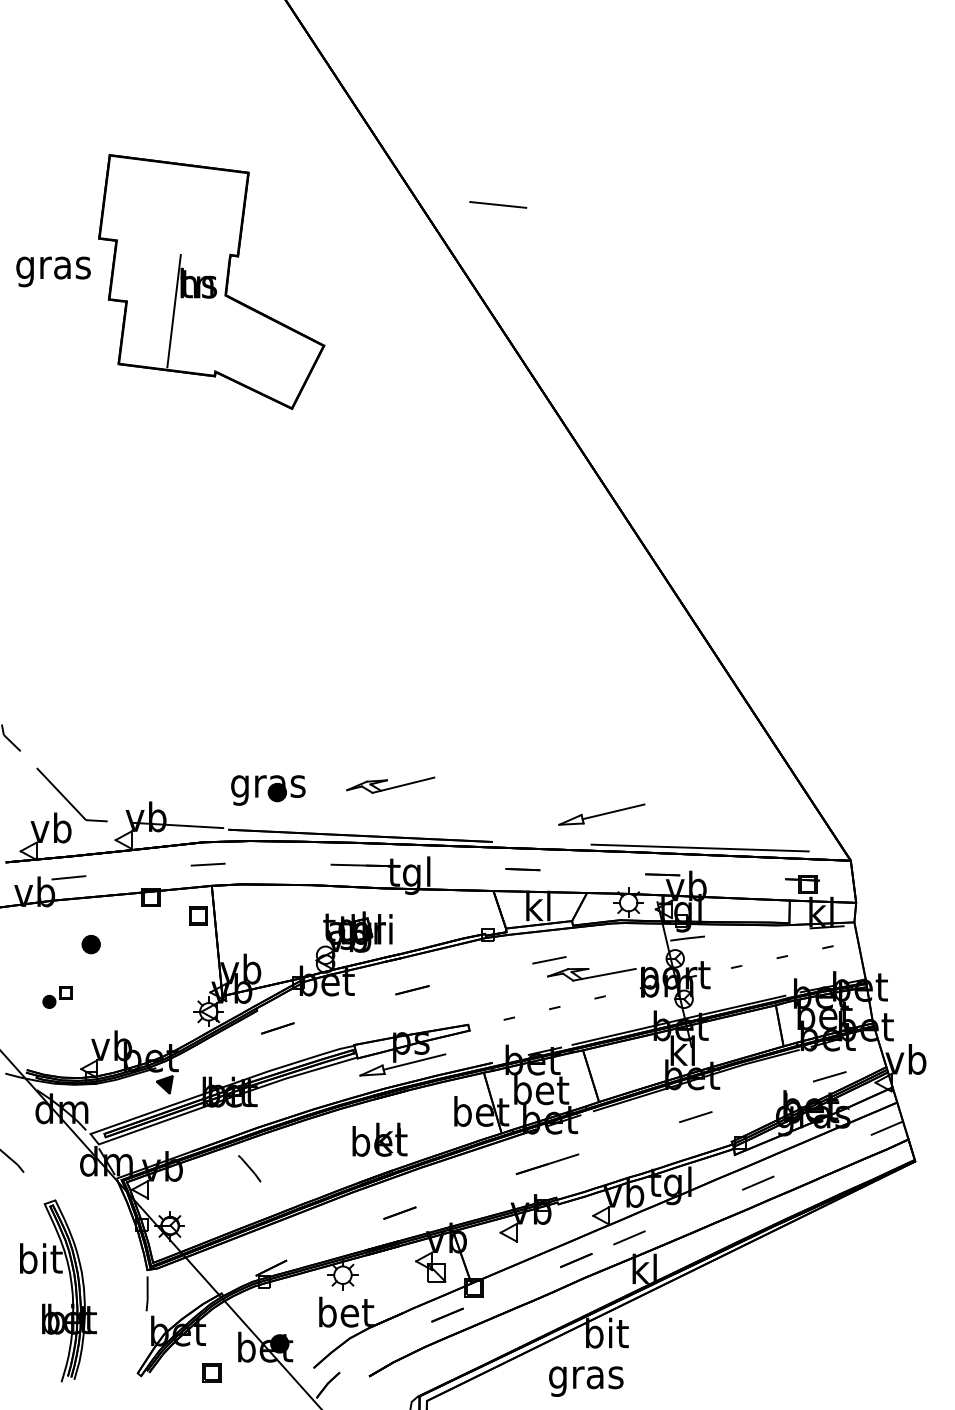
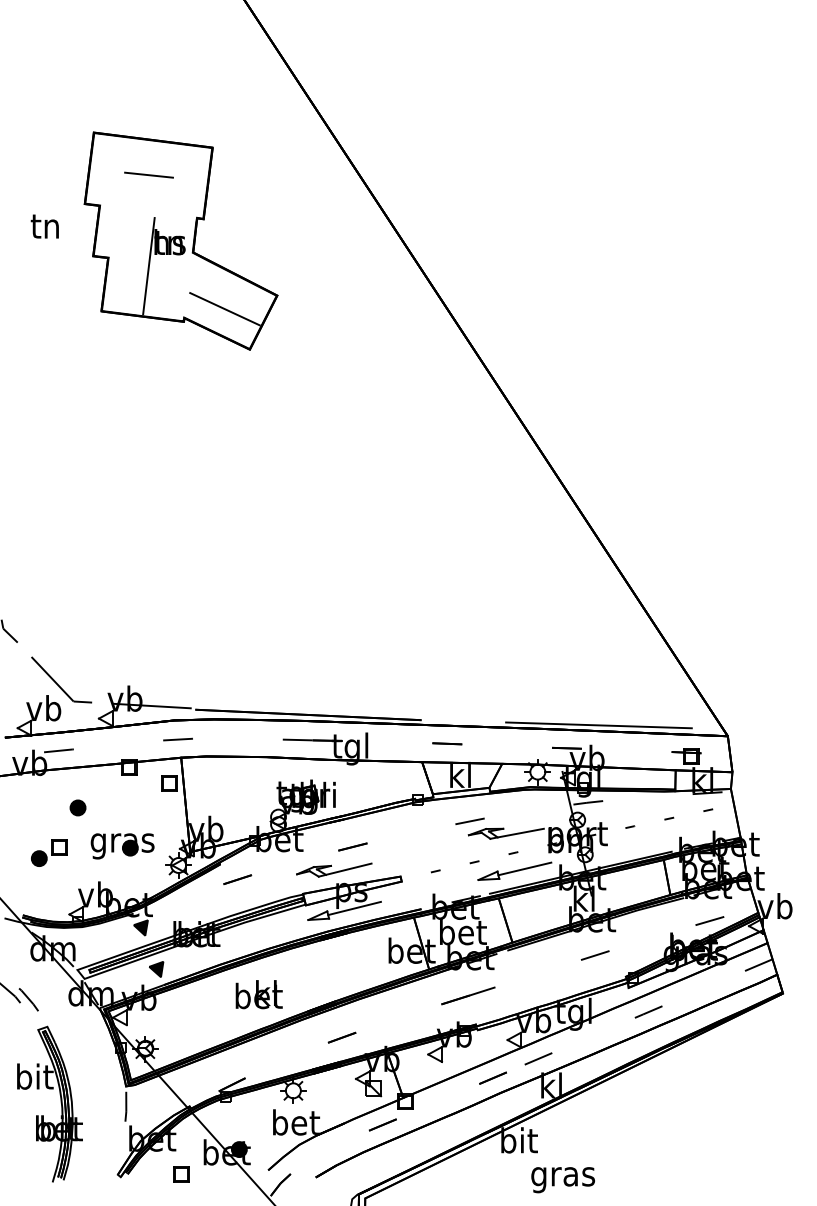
line: (498, 204) -> (149, 174), moved
text: (53, 269) -> (45, 230), gras -> tn
line: (262, 361) -> (224, 309), added
part: (390, 784) -> (334, 869), moved
part: (268, 790) -> (122, 846), moved
part: (601, 814) -> (514, 871), moved
part: (57, 997) -> (49, 853), size x1.43
part: (182, 1132) -> (156, 968), added
text: (379, 1139) -> (258, 994), moved
line: (249, 1168) -> (28, 999), moved
text: (586, 1381) -> (563, 1180), moved

